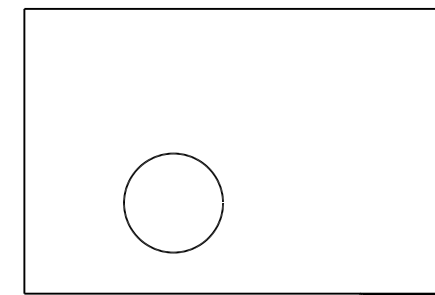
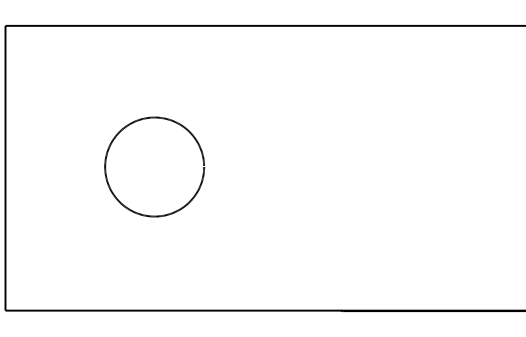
part: (165, 155) -> (146, 119), moved

